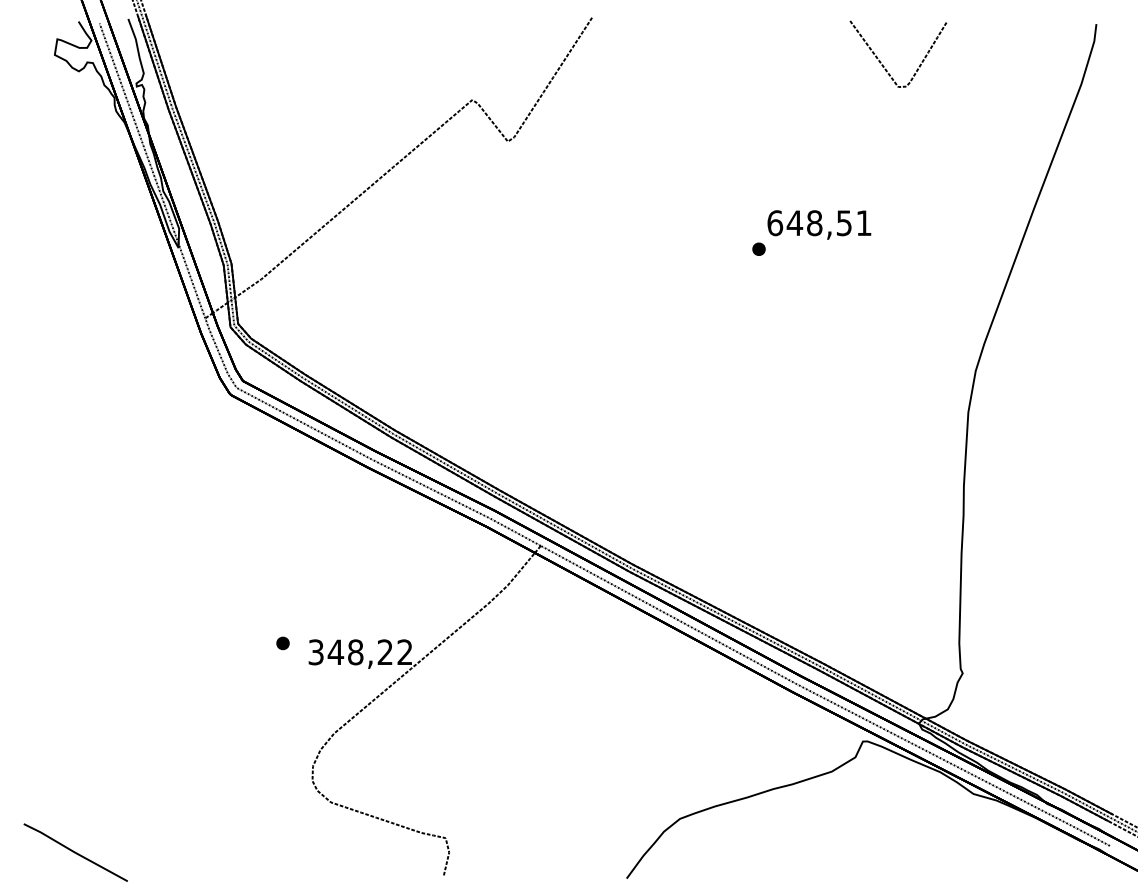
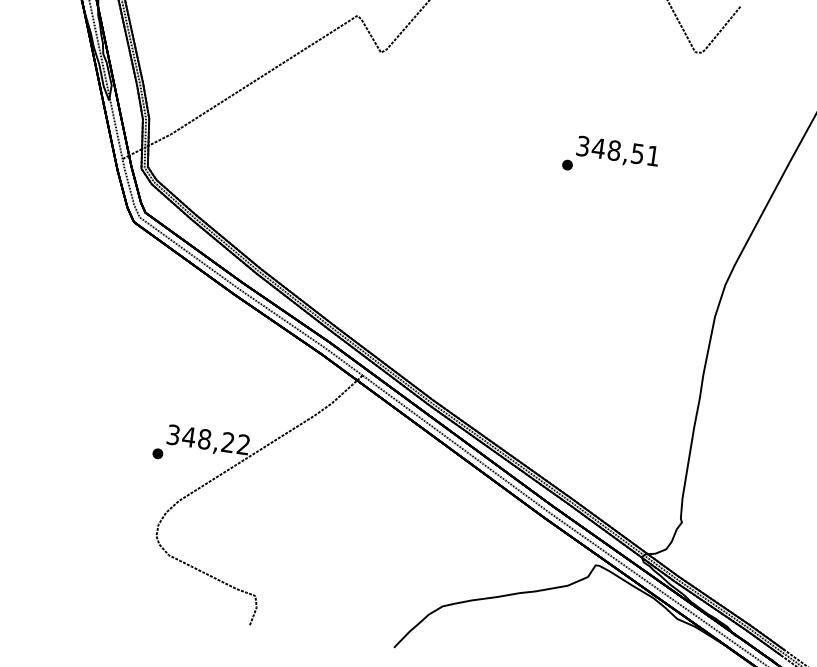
text: (775, 223) -> (583, 146), 648,51 -> 348,51
part: (282, 643) -> (157, 453), moved

